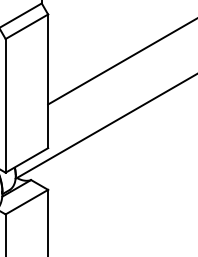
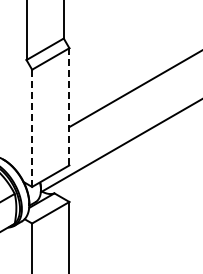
line: (48, 80) -> (69, 106), solid -> dashed
line: (6, 106) -> (32, 128), solid -> dashed

